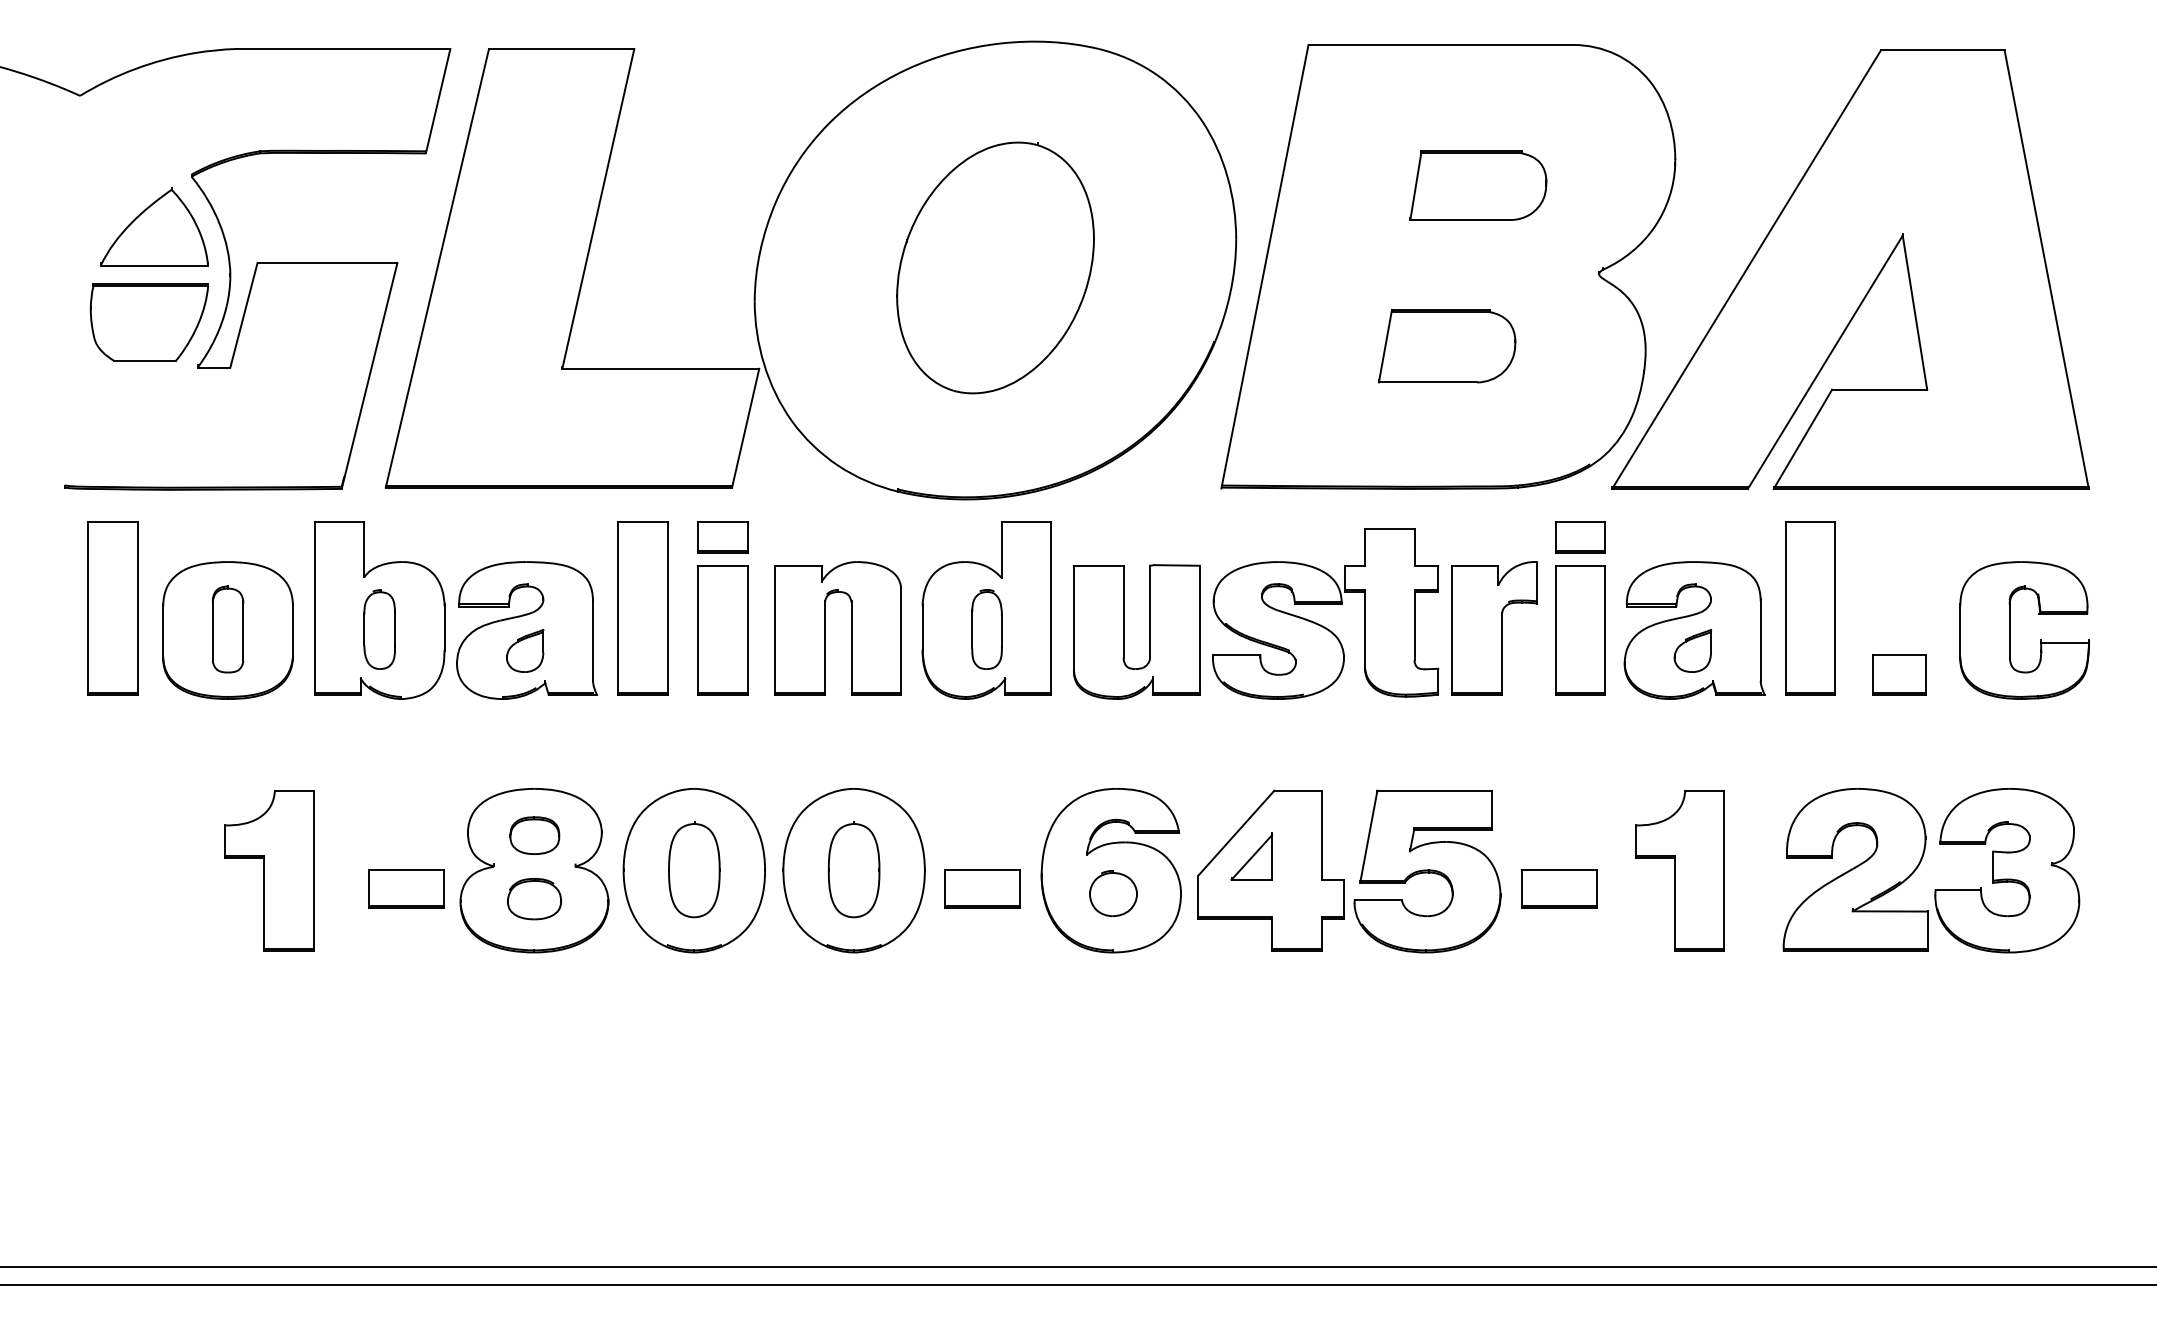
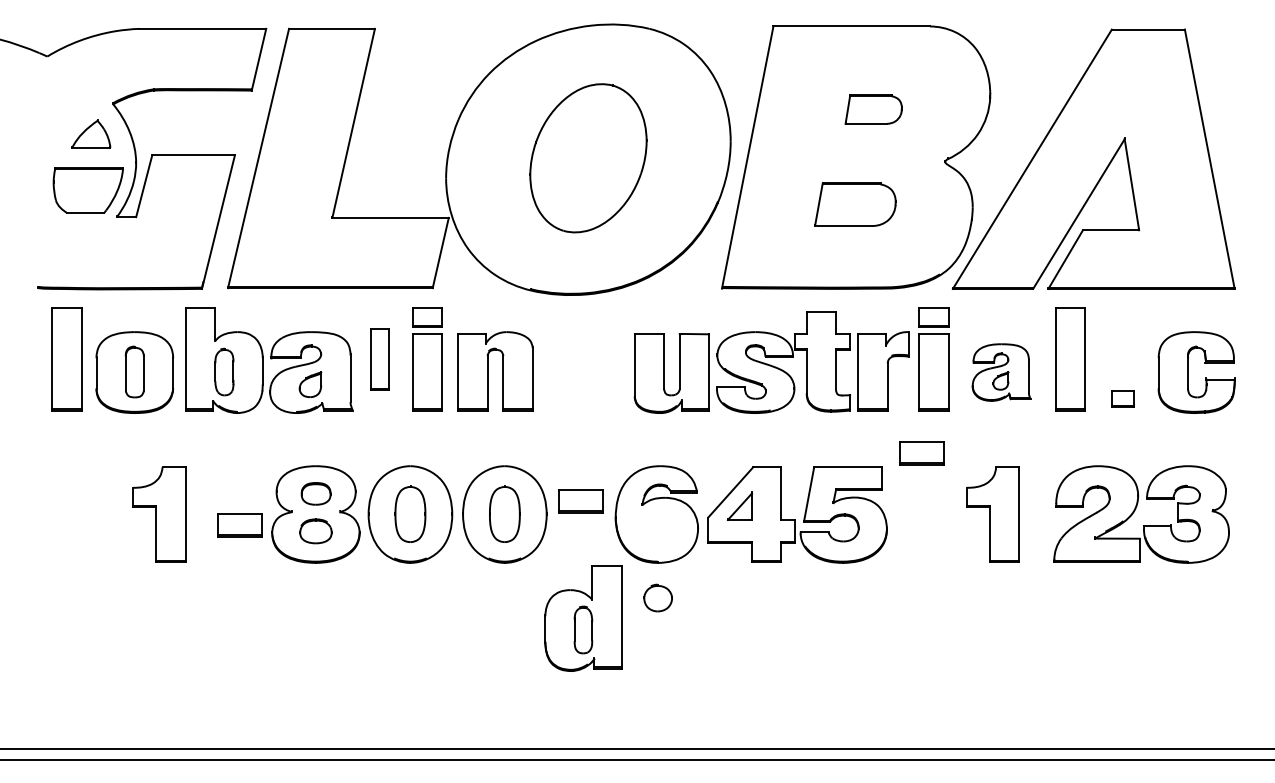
part: (1477, 185) -> (873, 109), size x0.7
part: (154, 226) -> (91, 133), size x0.6
part: (642, 608) -> (379, 359), size x0.6
part: (987, 610) -> (583, 618), moved
part: (1694, 630) -> (1001, 372), size x0.7
part: (1899, 674) -> (1122, 398), size x0.7
part: (982, 889) -> (580, 501), moved
part: (1558, 889) -> (921, 453), moved
part: (1112, 892) -> (657, 597), moved

